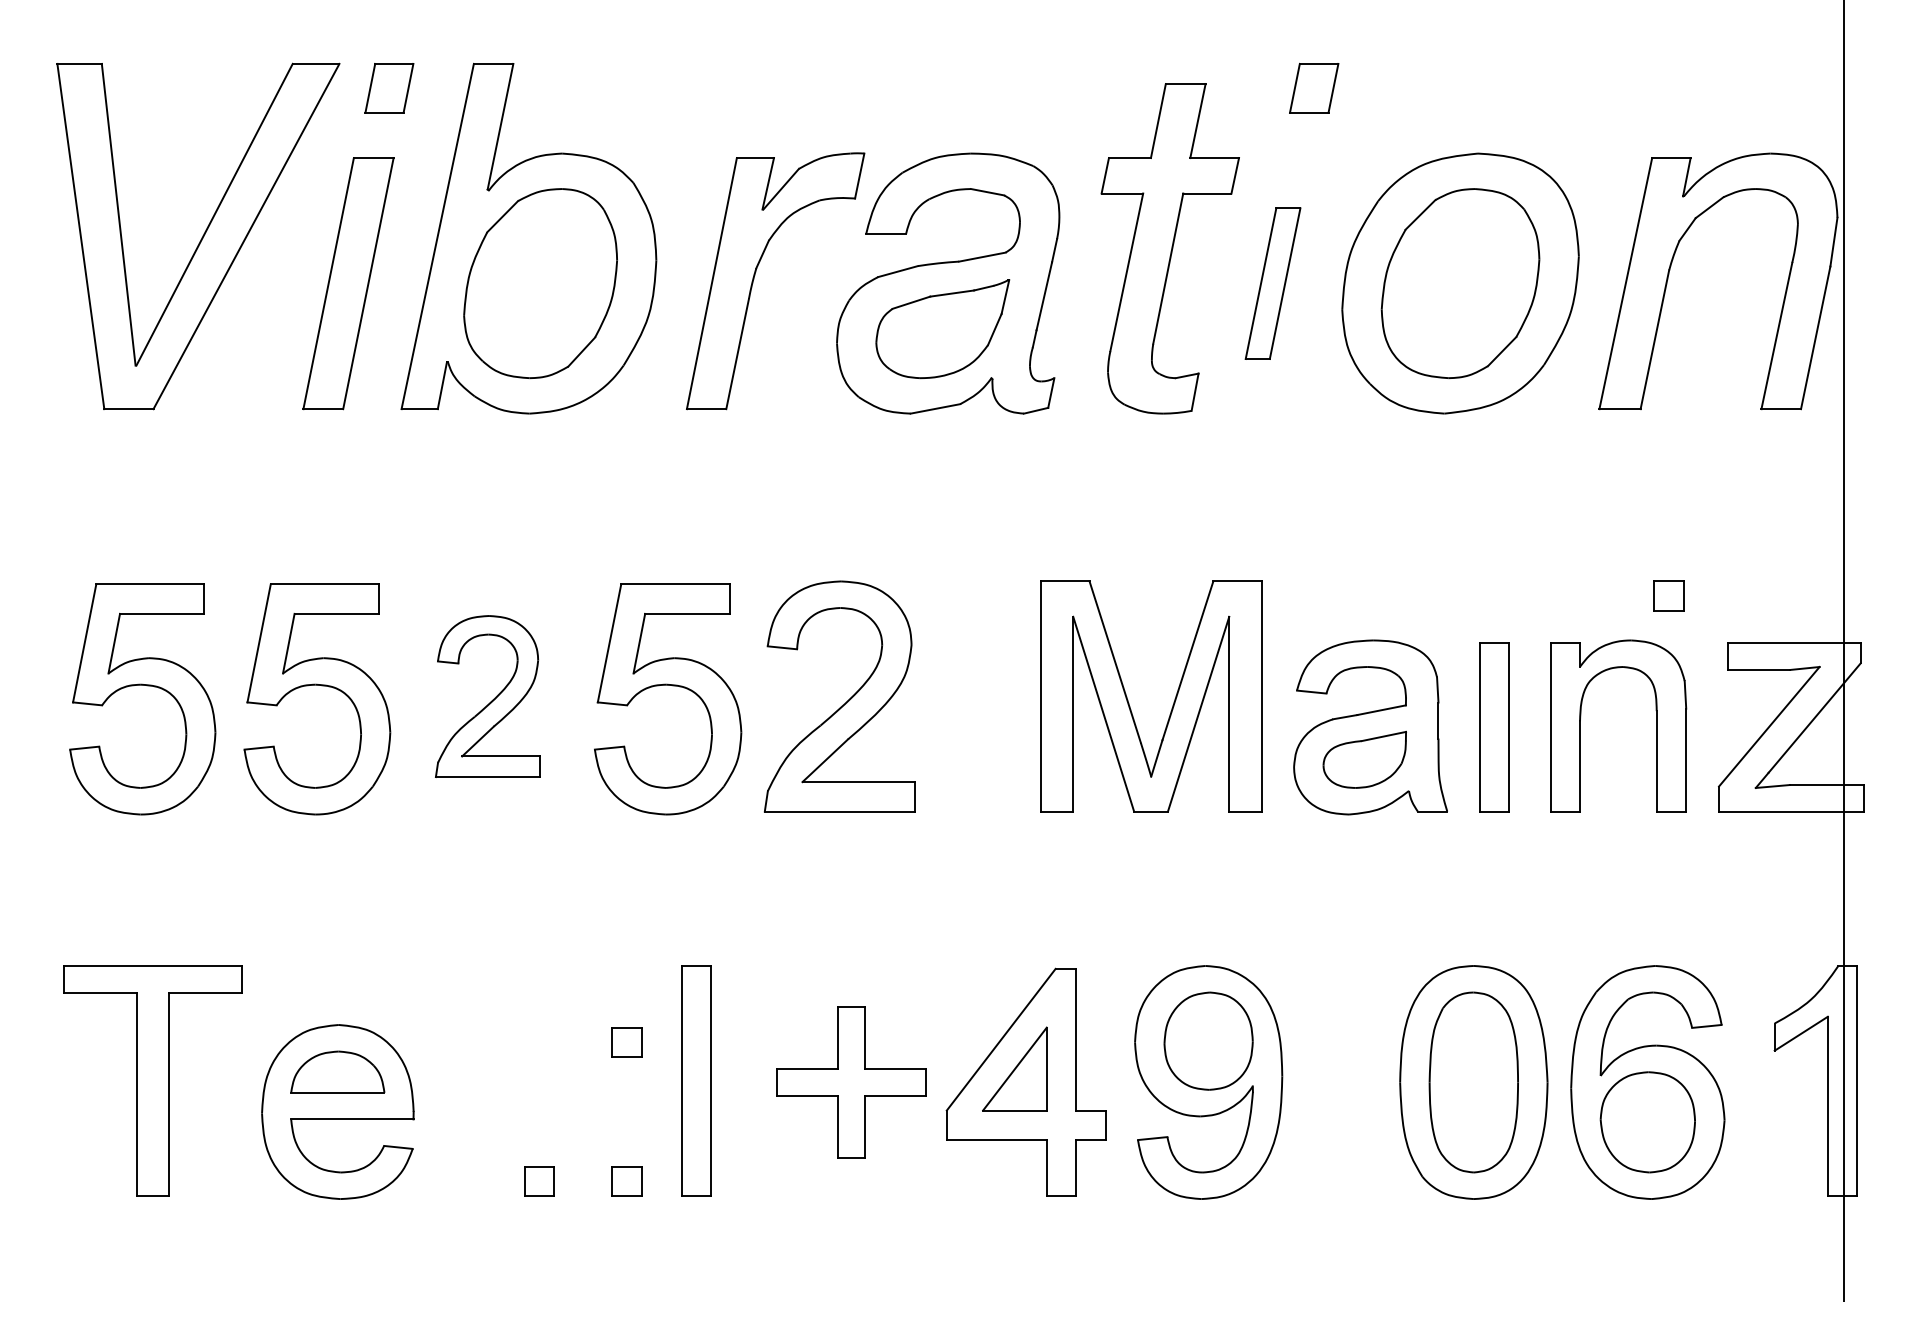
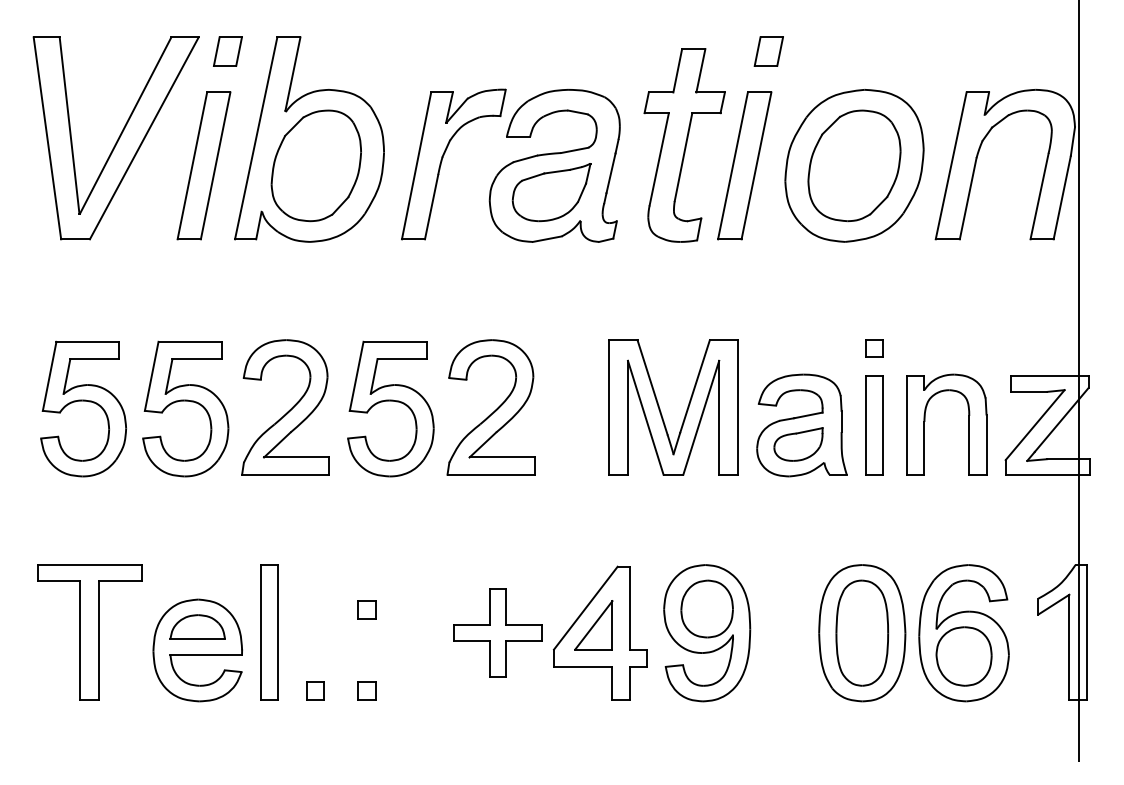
part: (1272, 282) -> (744, 165), size x1.67
part: (1669, 595) -> (874, 348), moved
part: (487, 696) -> (285, 407), size x1.43
part: (696, 1081) -> (269, 632), moved

